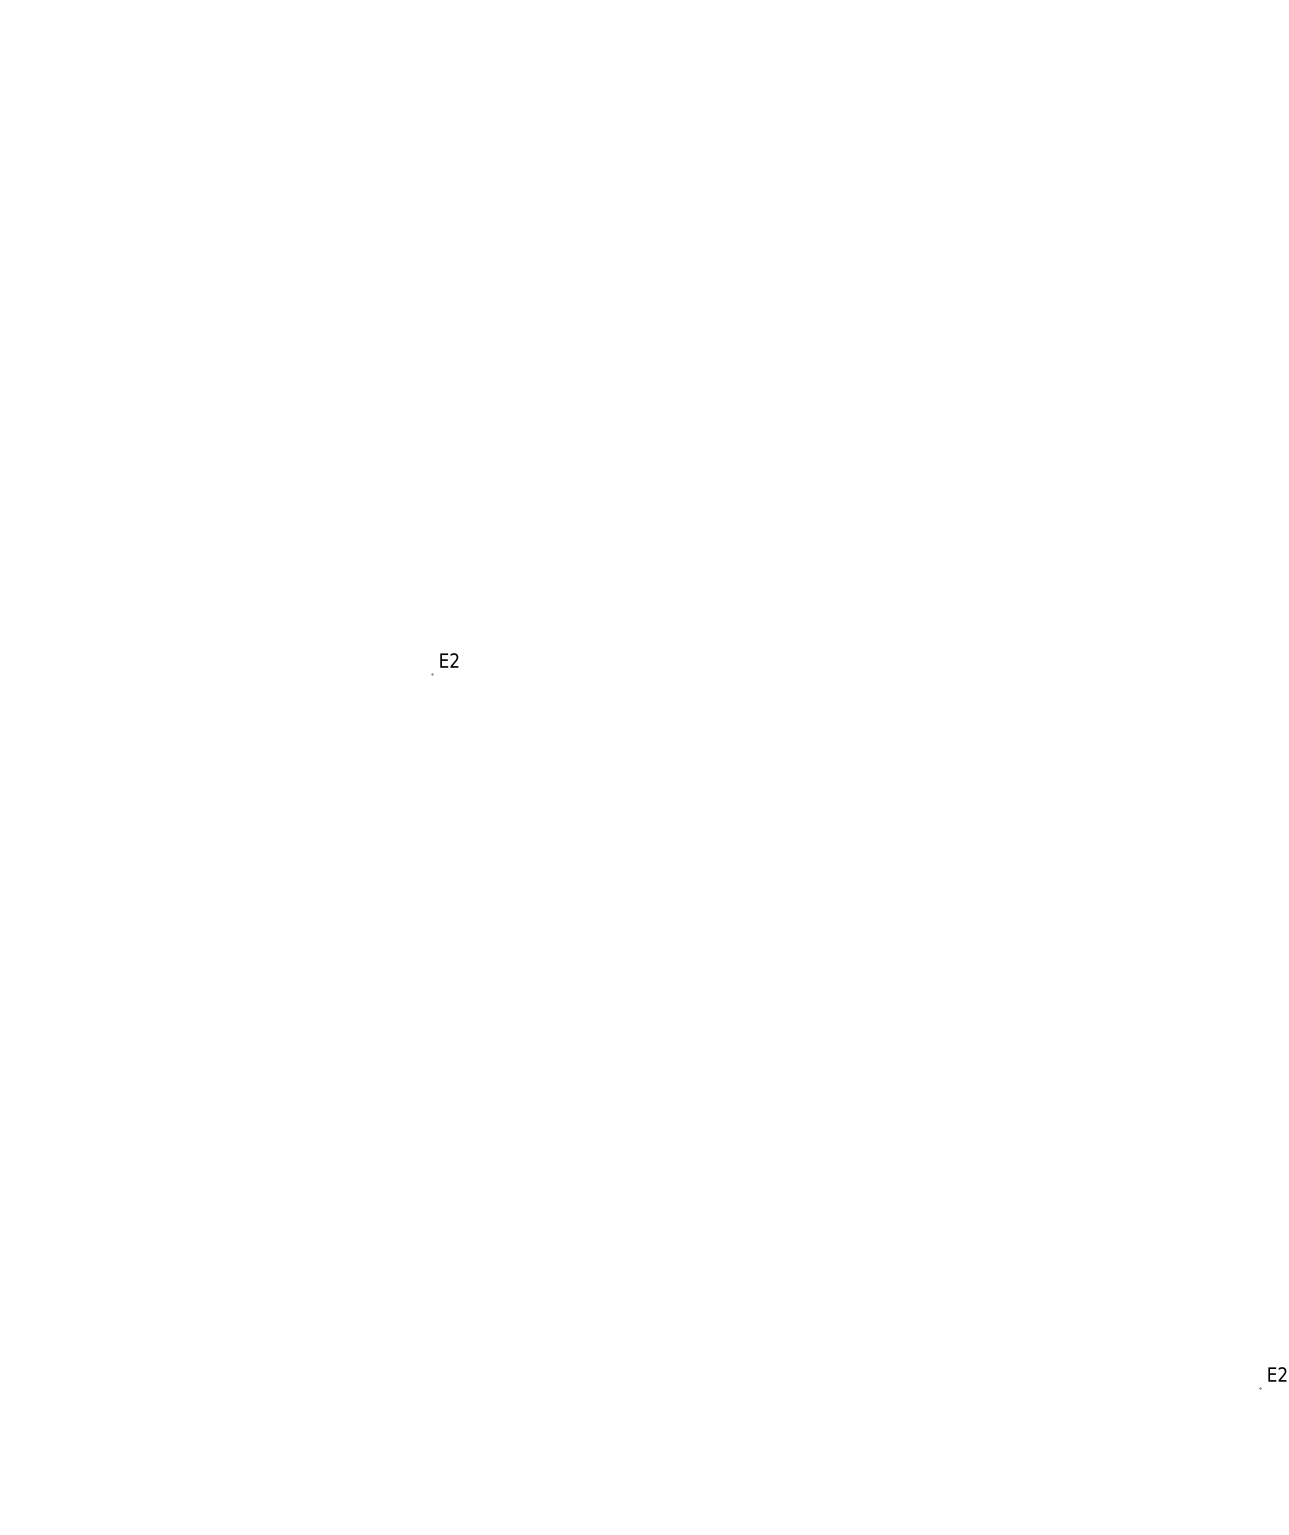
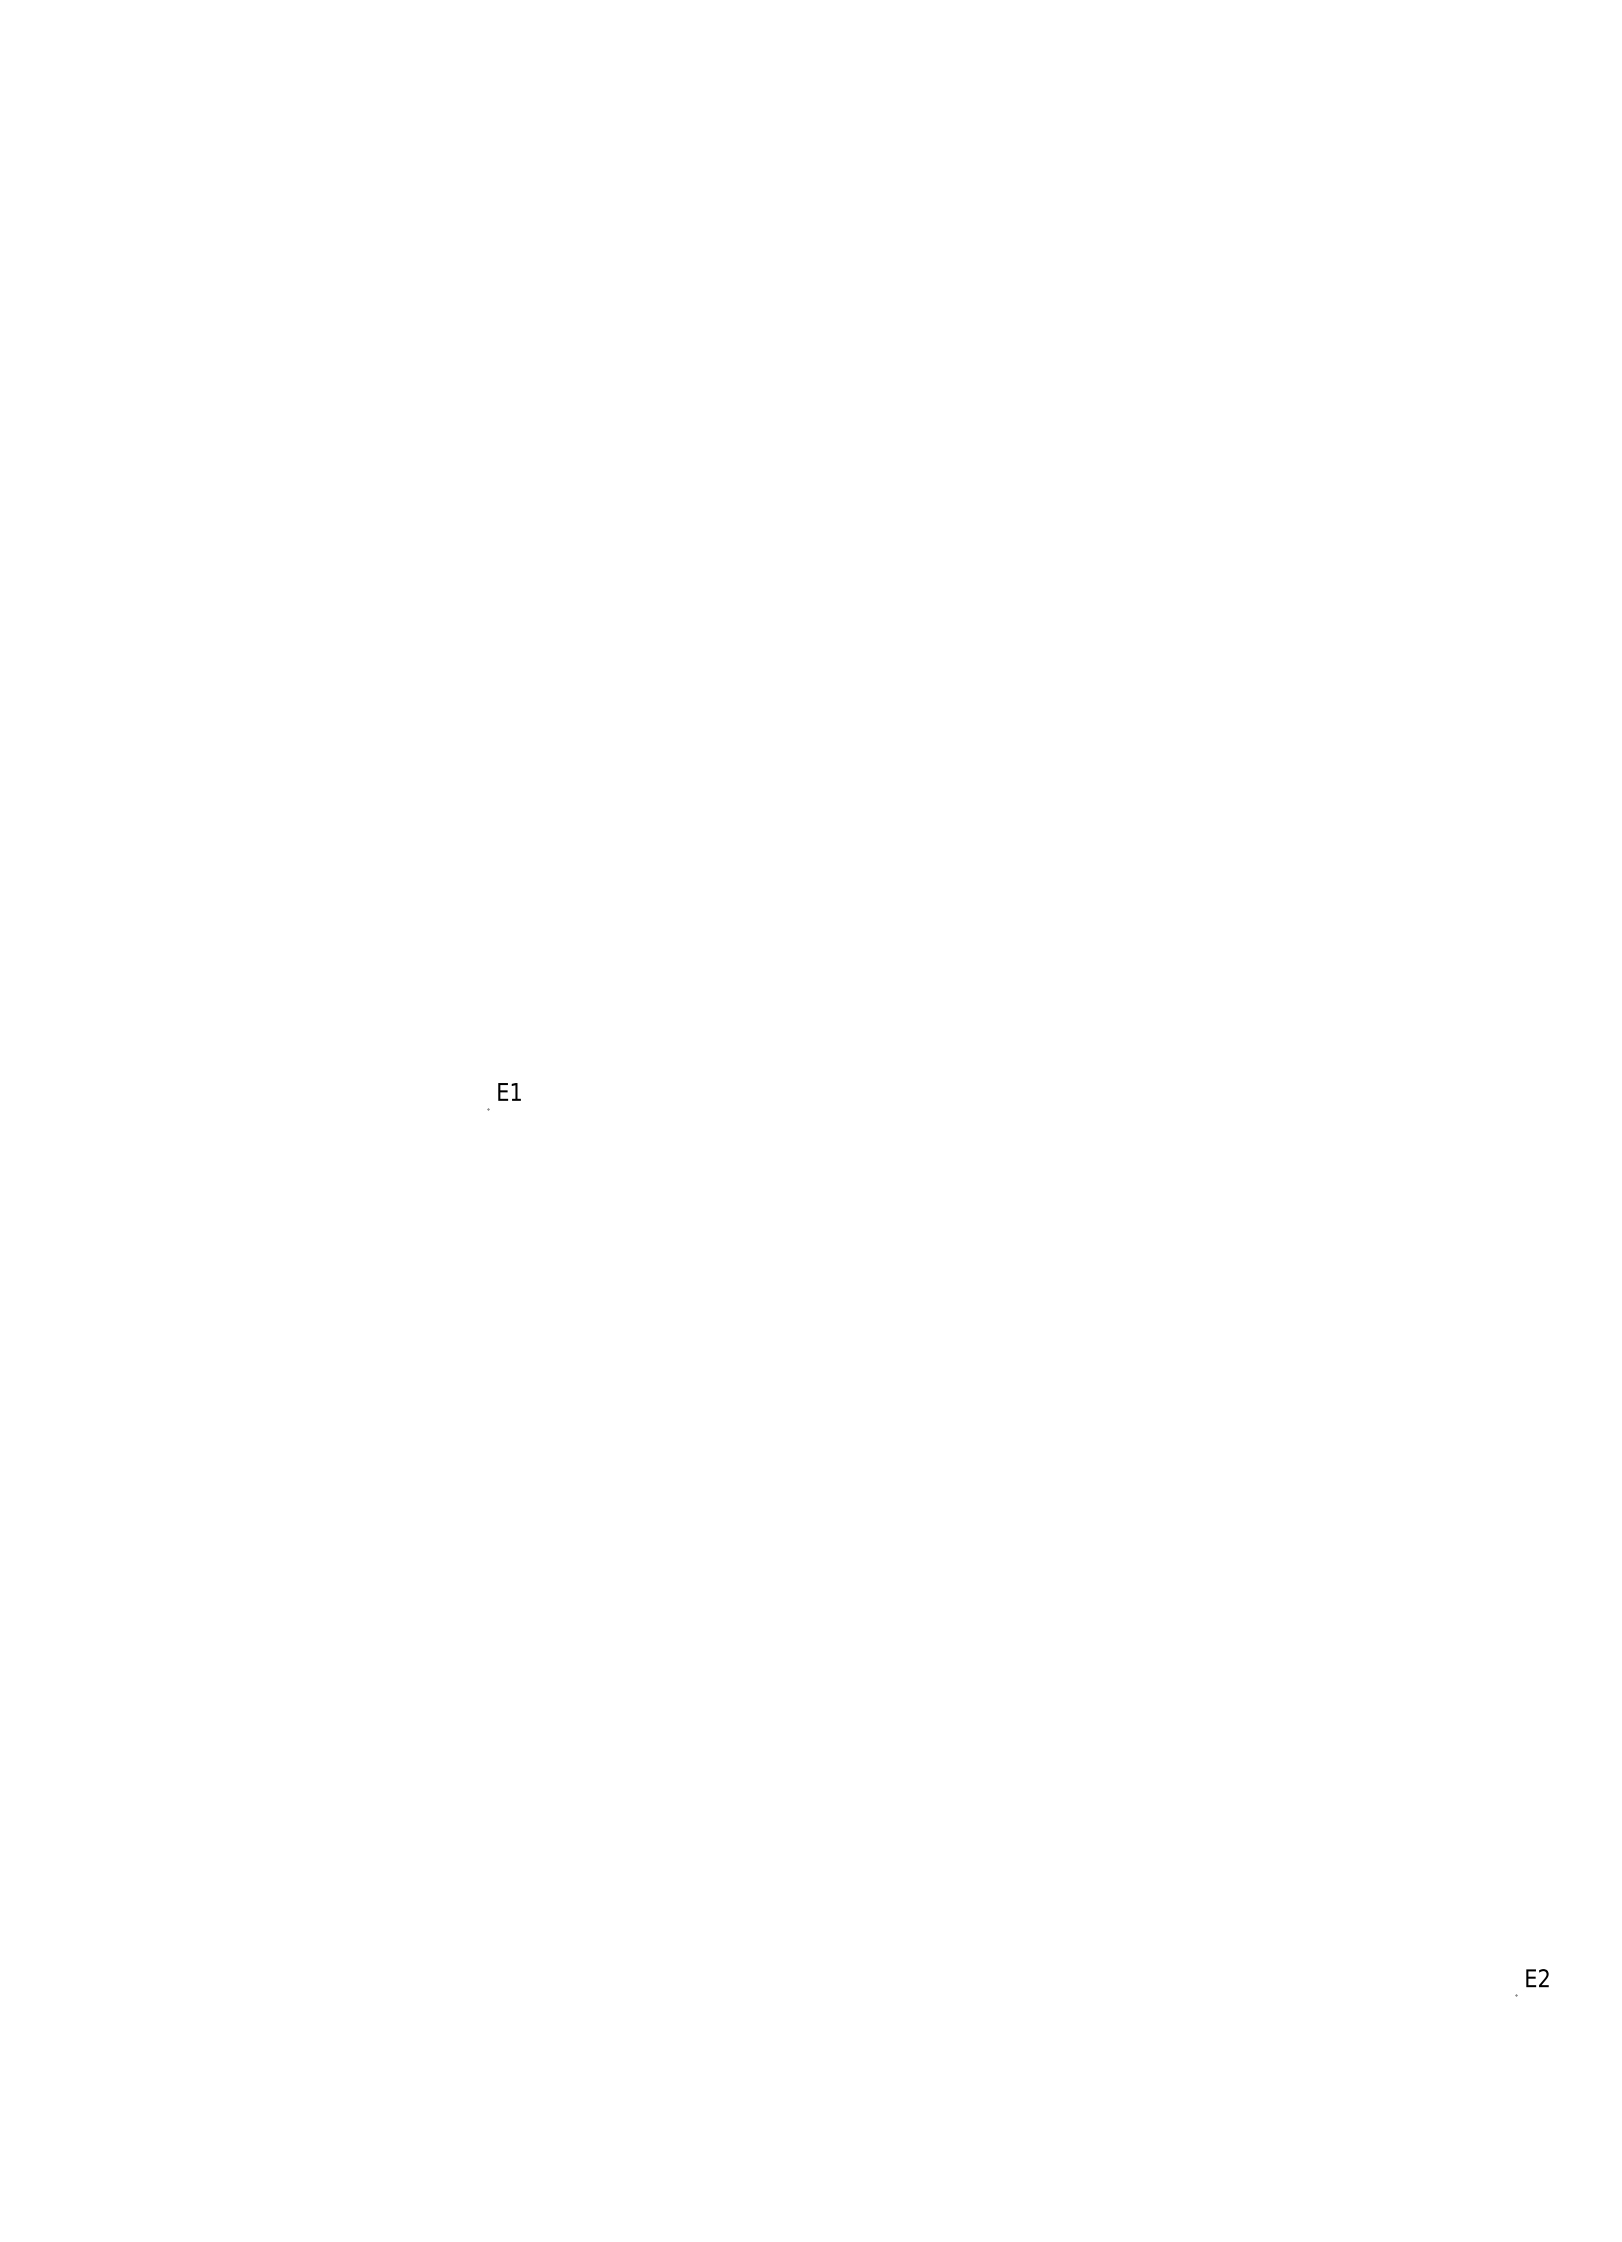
text: (454, 660) -> (515, 1091), E2 -> E1

